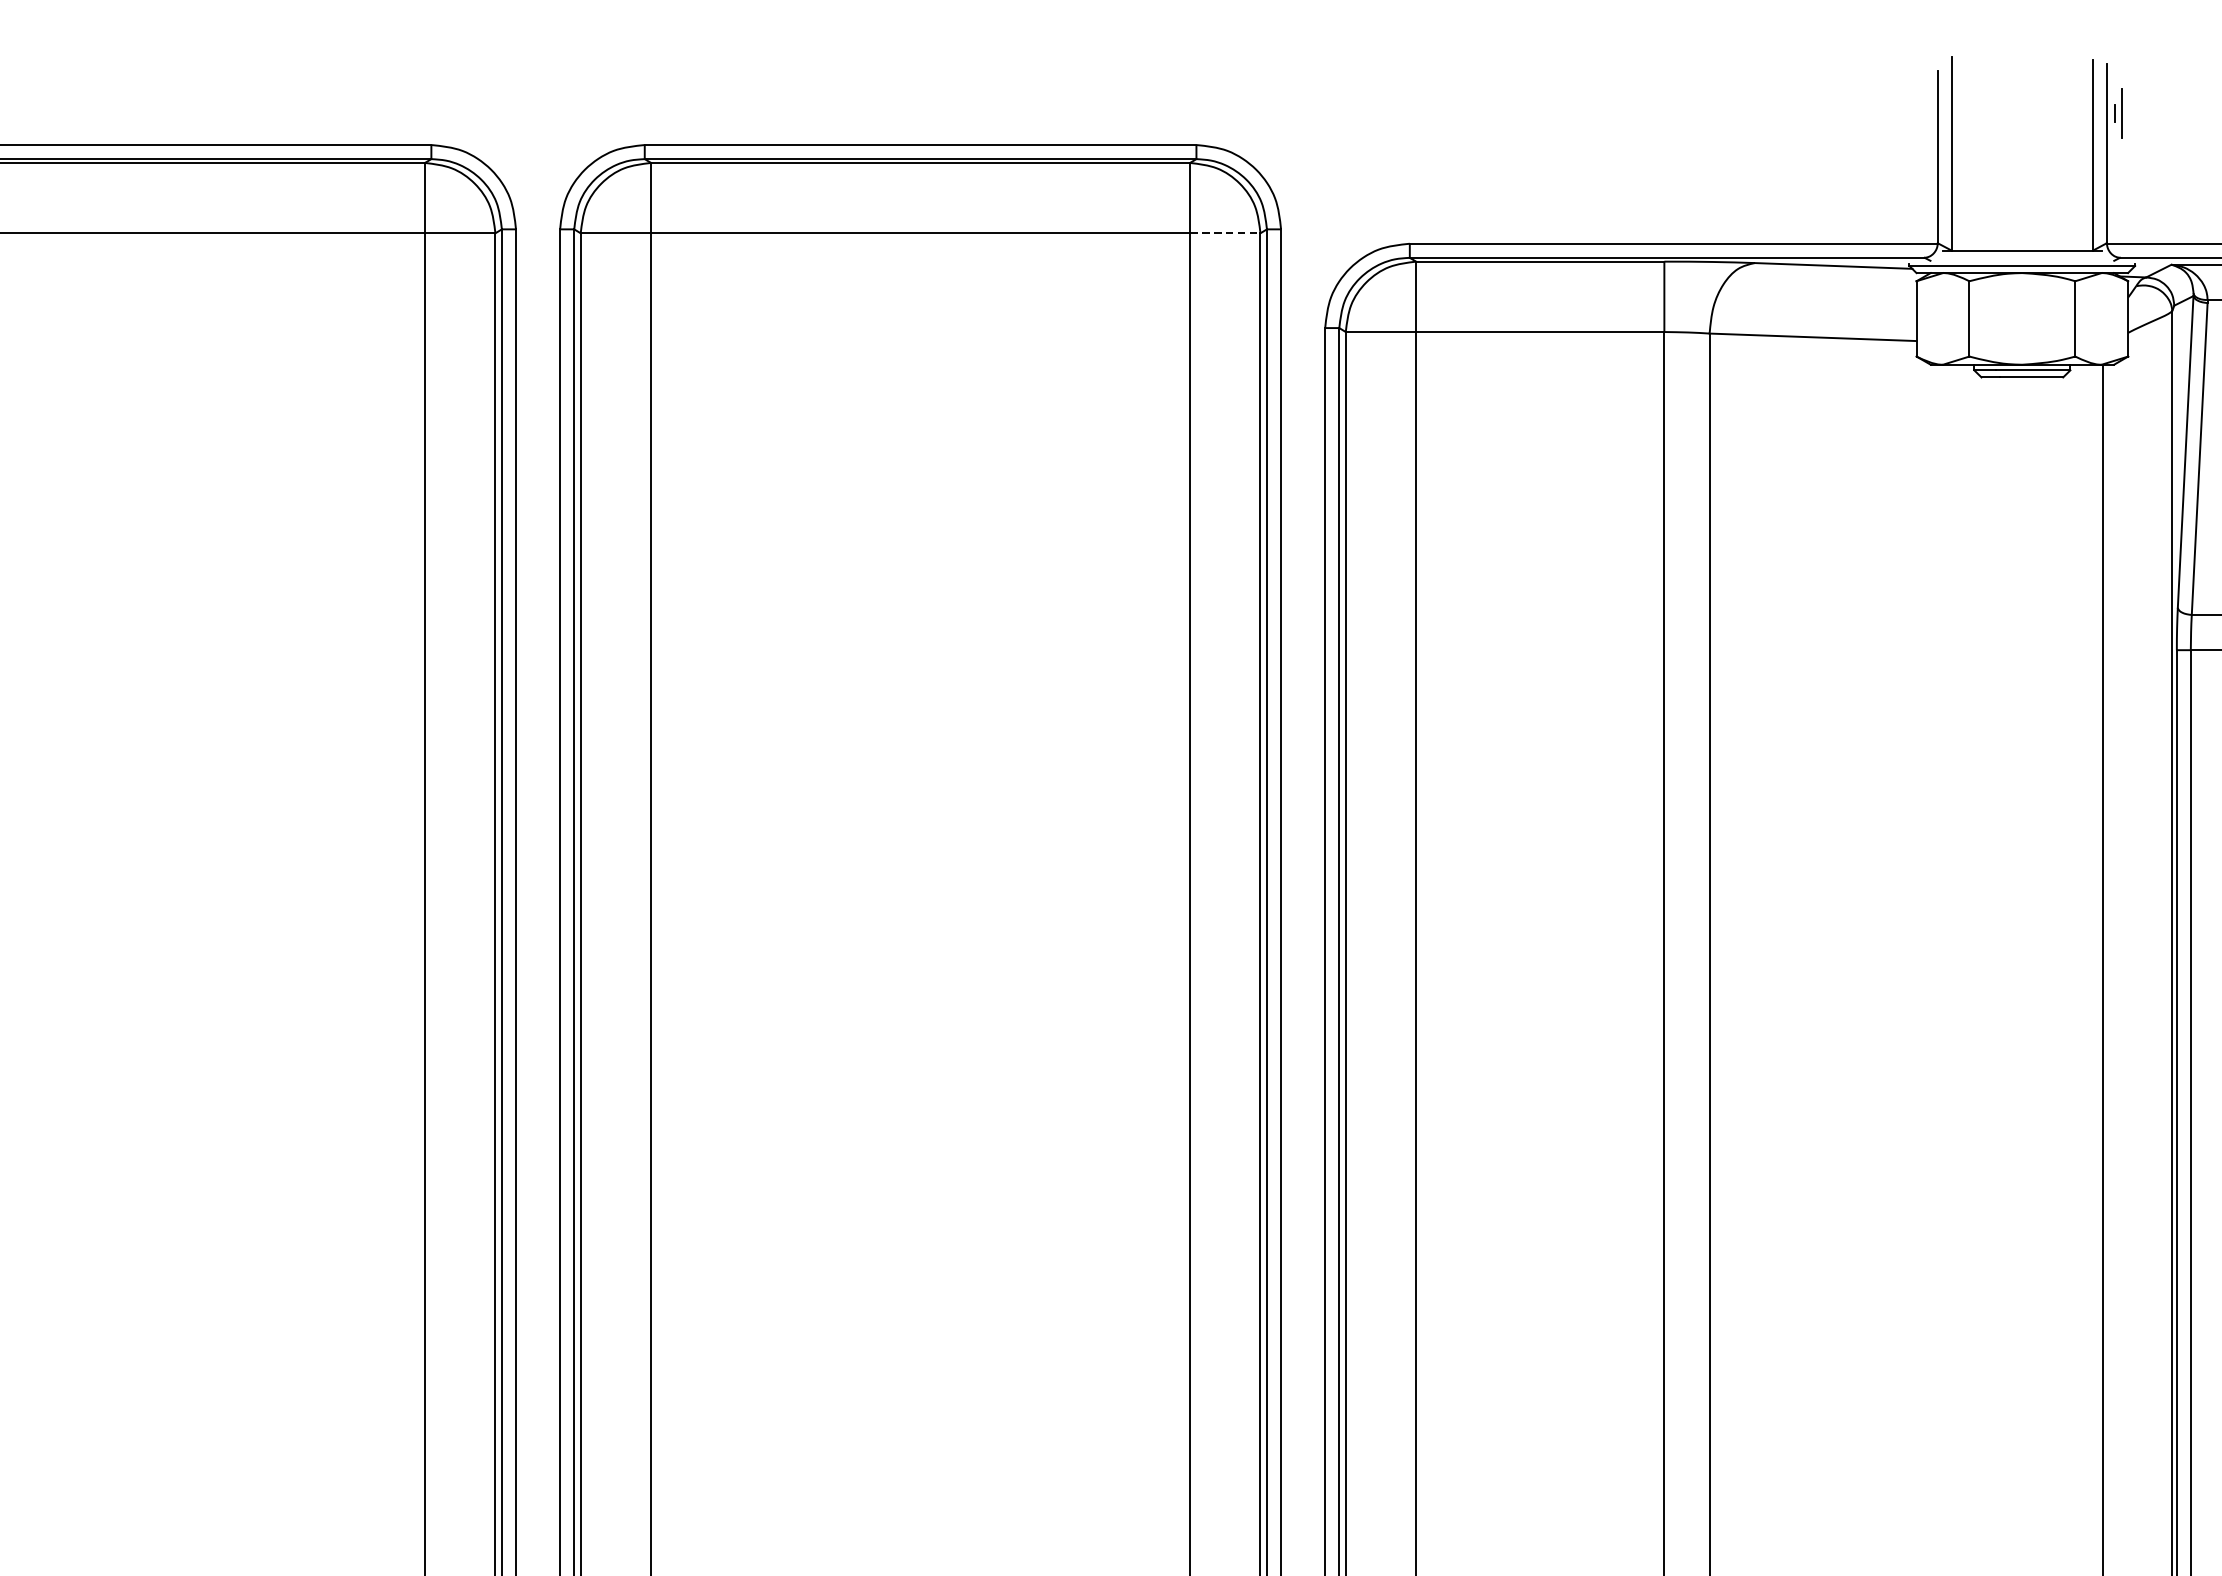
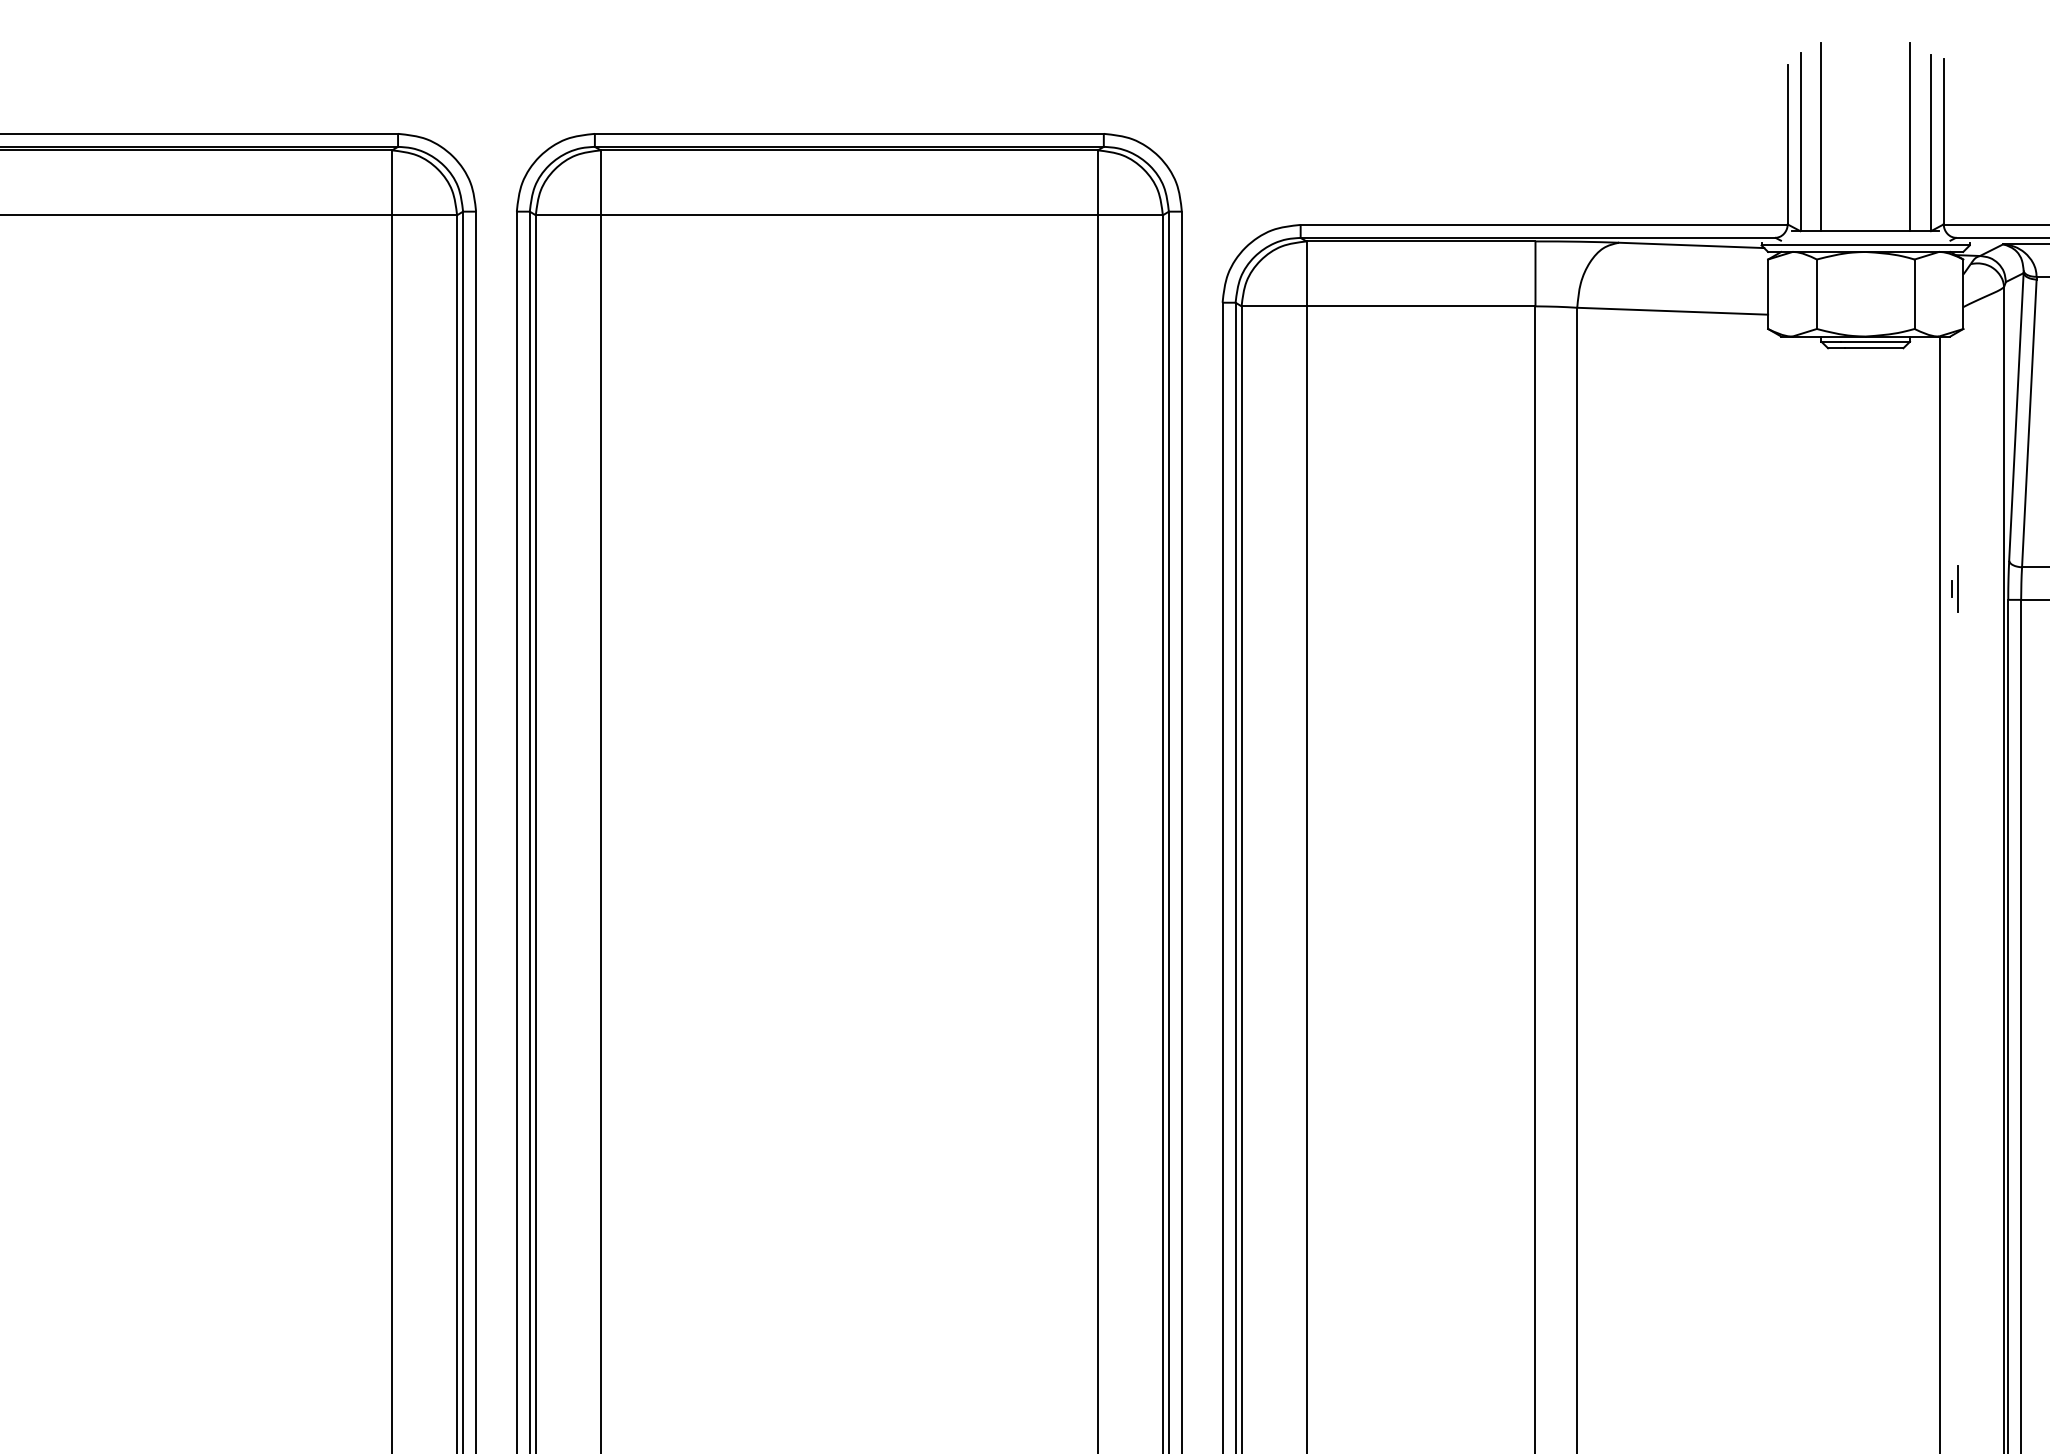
part: (2118, 113) -> (1954, 588), moved
line: (1974, 147) -> (1821, 136), added
line: (2070, 147) -> (1910, 136), added
line: (1225, 233) -> (1130, 215), dashed -> solid

